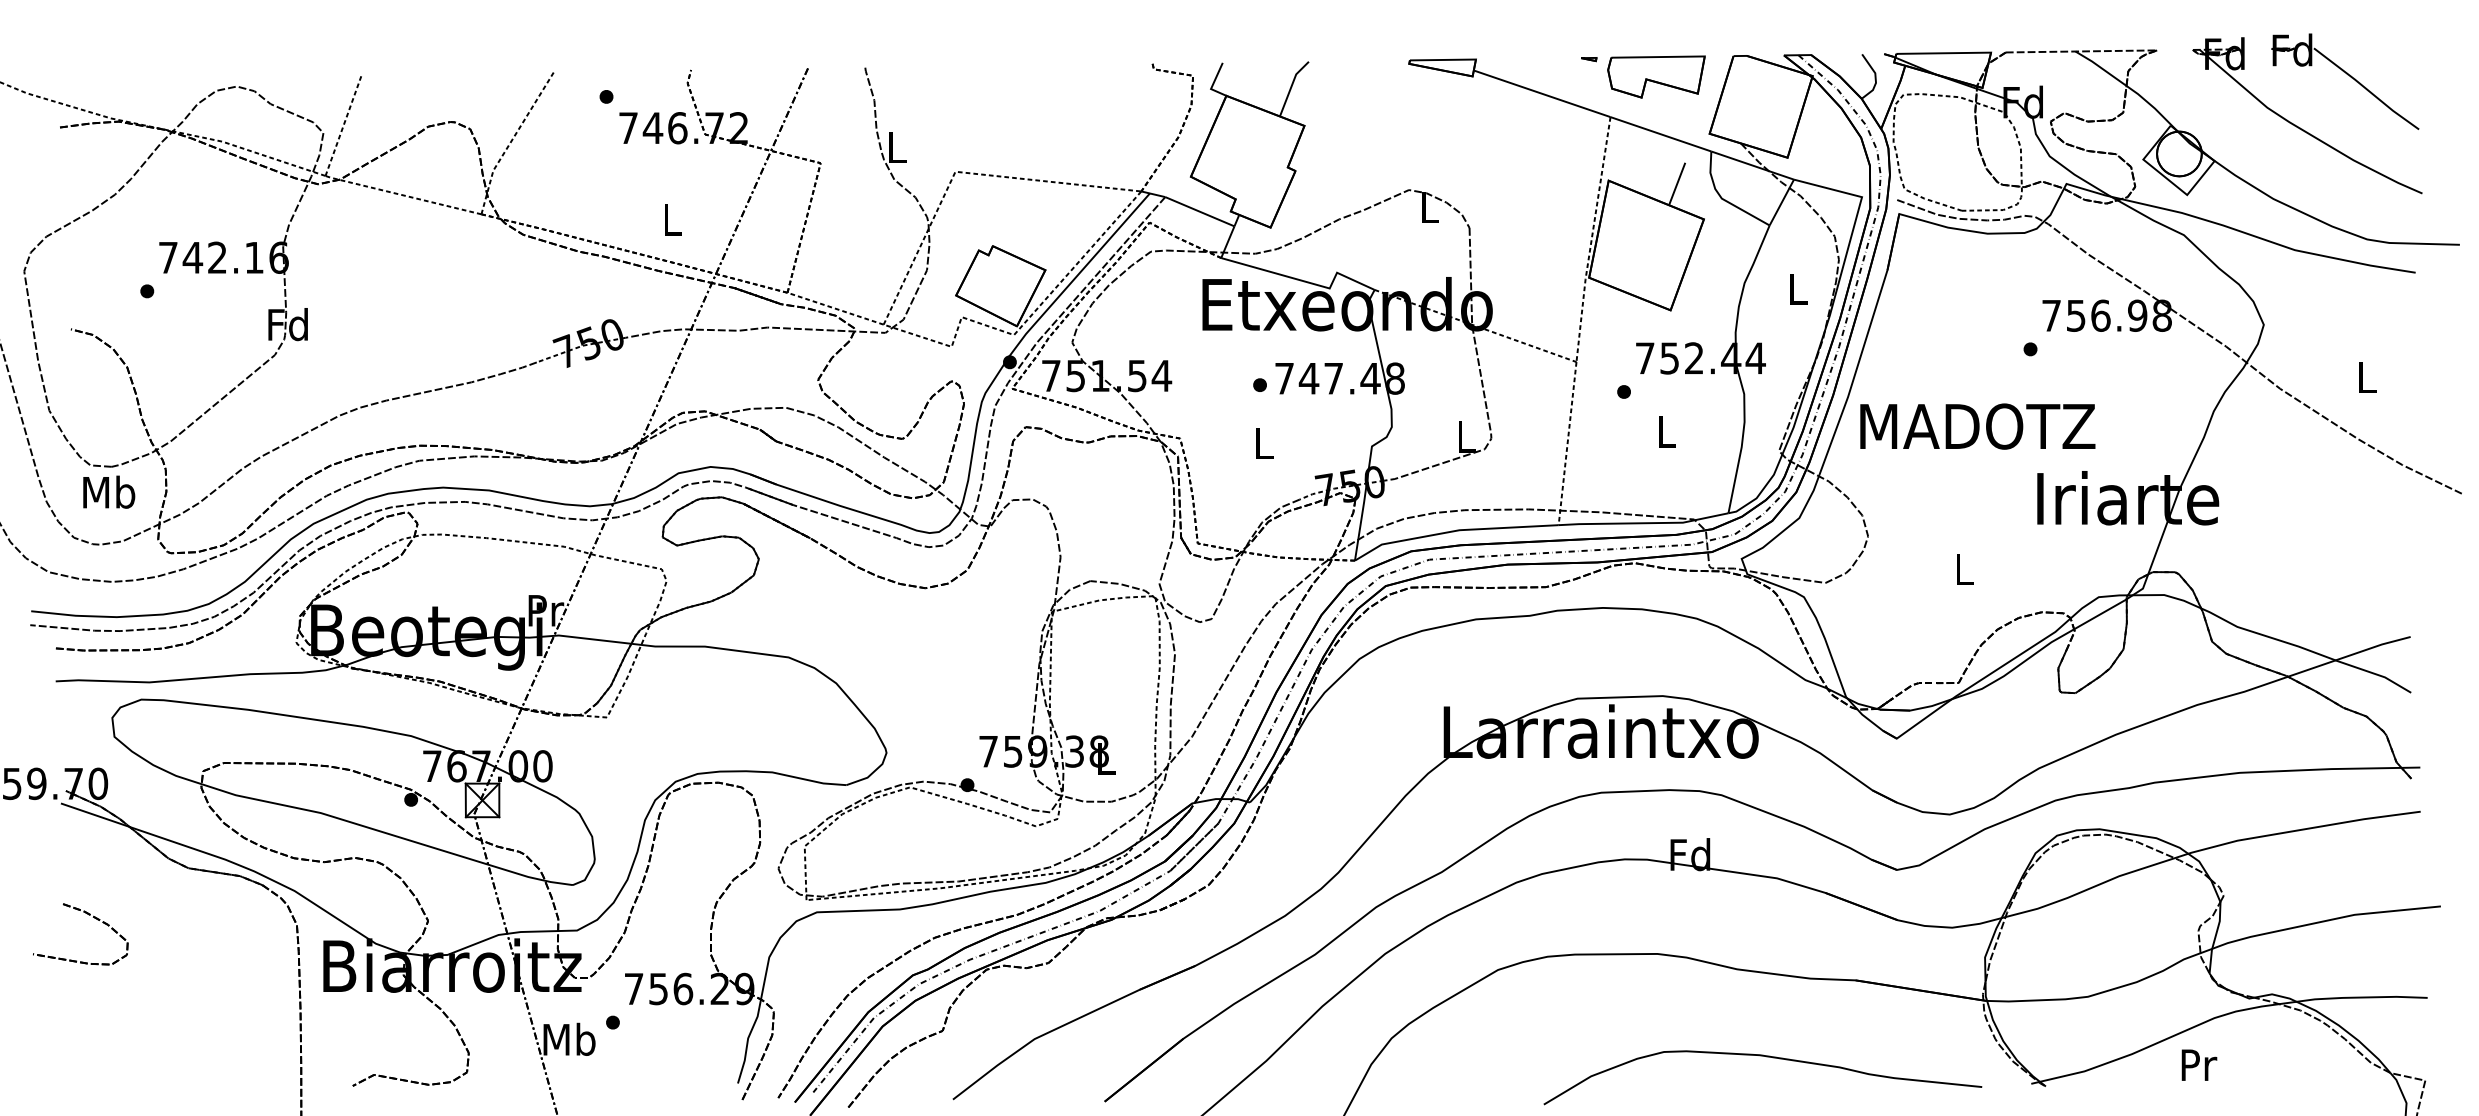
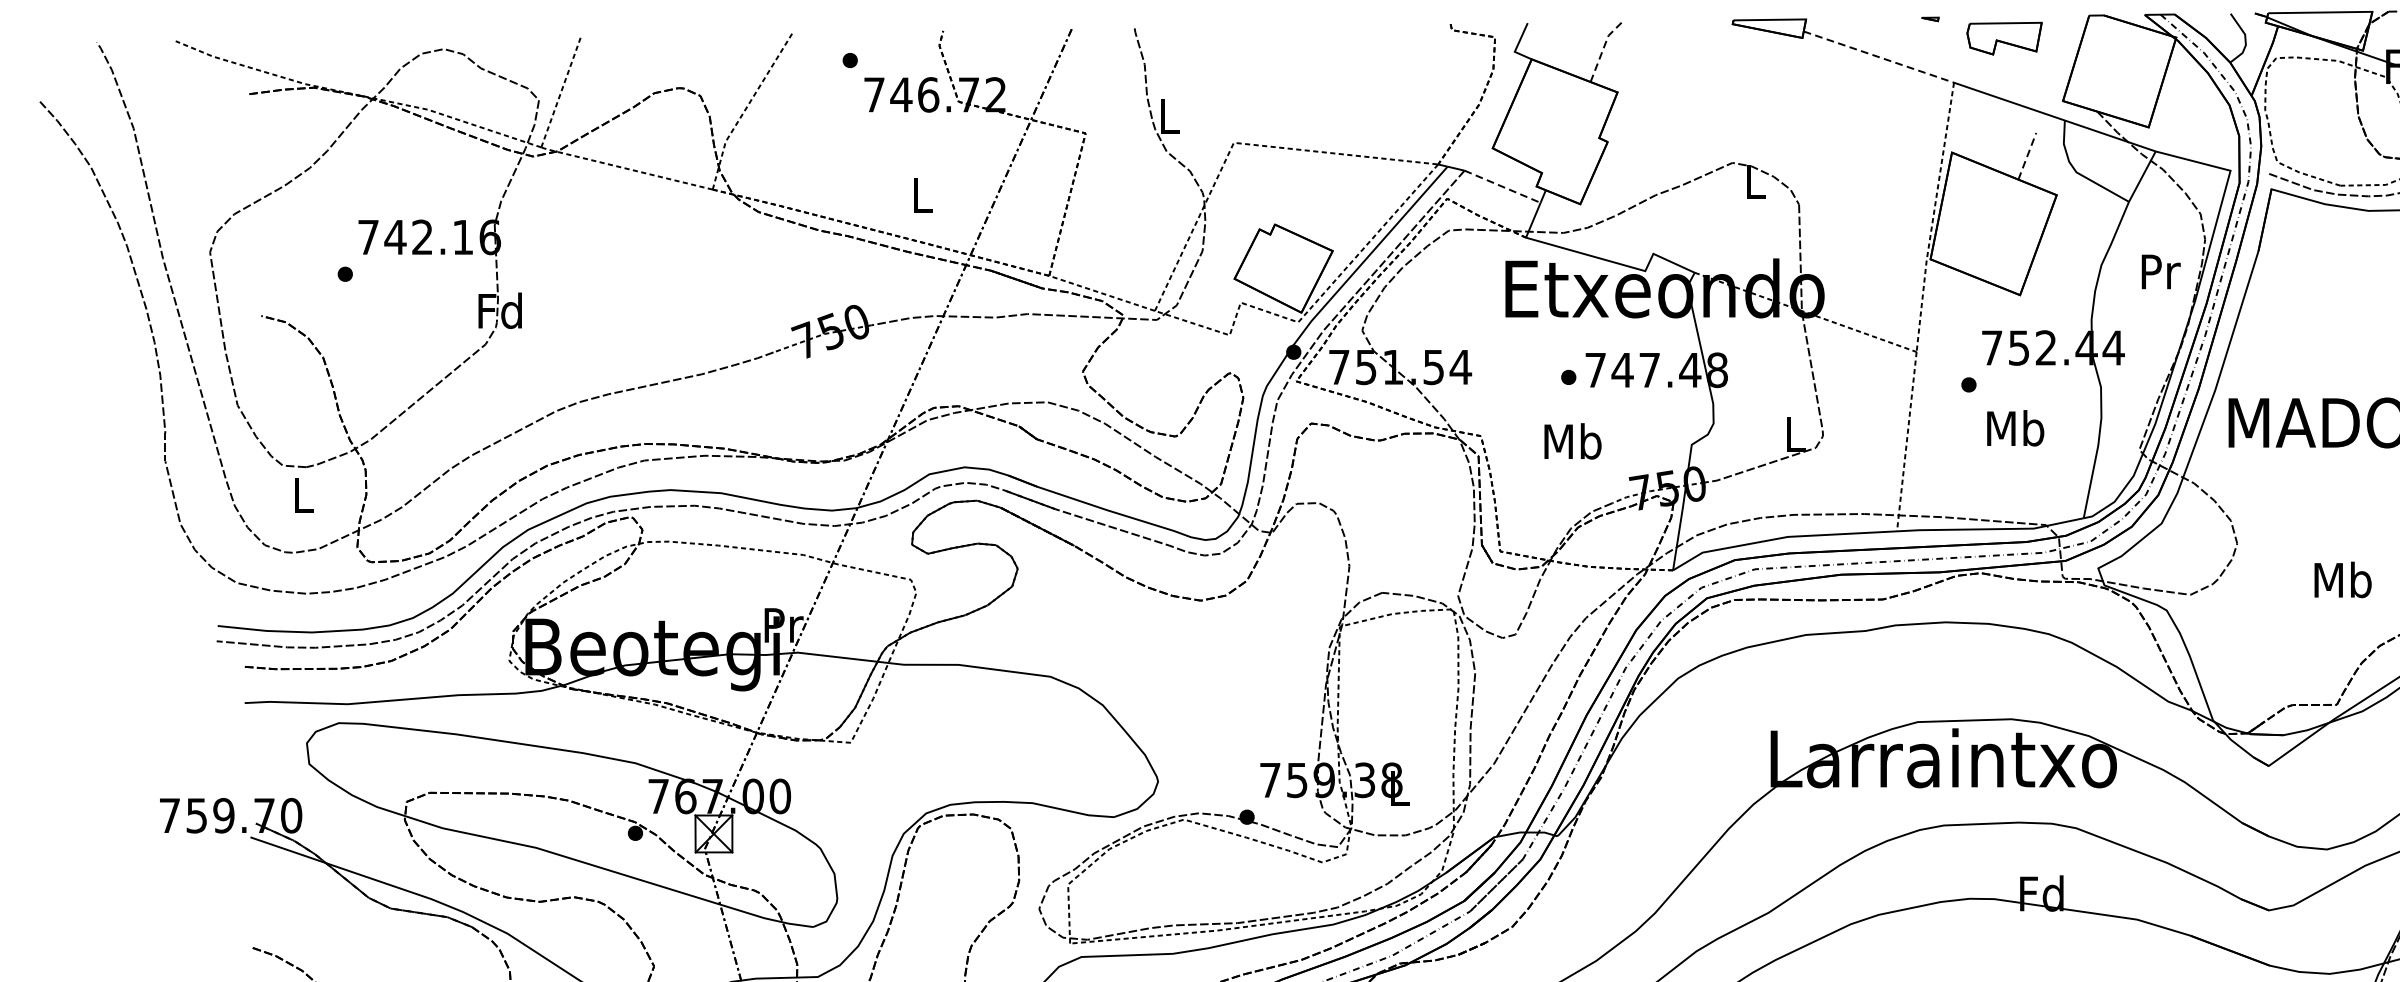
part: (1656, 76) -> (2004, 38), size x0.7
line: (1291, 86) -> (1603, 49), solid -> dashed
line: (1542, 93) -> (1879, 56), solid -> dashed
line: (1677, 184) -> (2027, 156), solid -> dashed
line: (1199, 211) -> (1502, 186), solid -> dashed
text: (1798, 288) -> (2160, 271), L -> Pr
text: (1666, 430) -> (2015, 427), L -> Mb
text: (1263, 442) -> (1572, 440), L -> Mb
text: (109, 491) -> (303, 494), Mb -> L
text: (1964, 568) -> (2343, 578), L -> Mb

